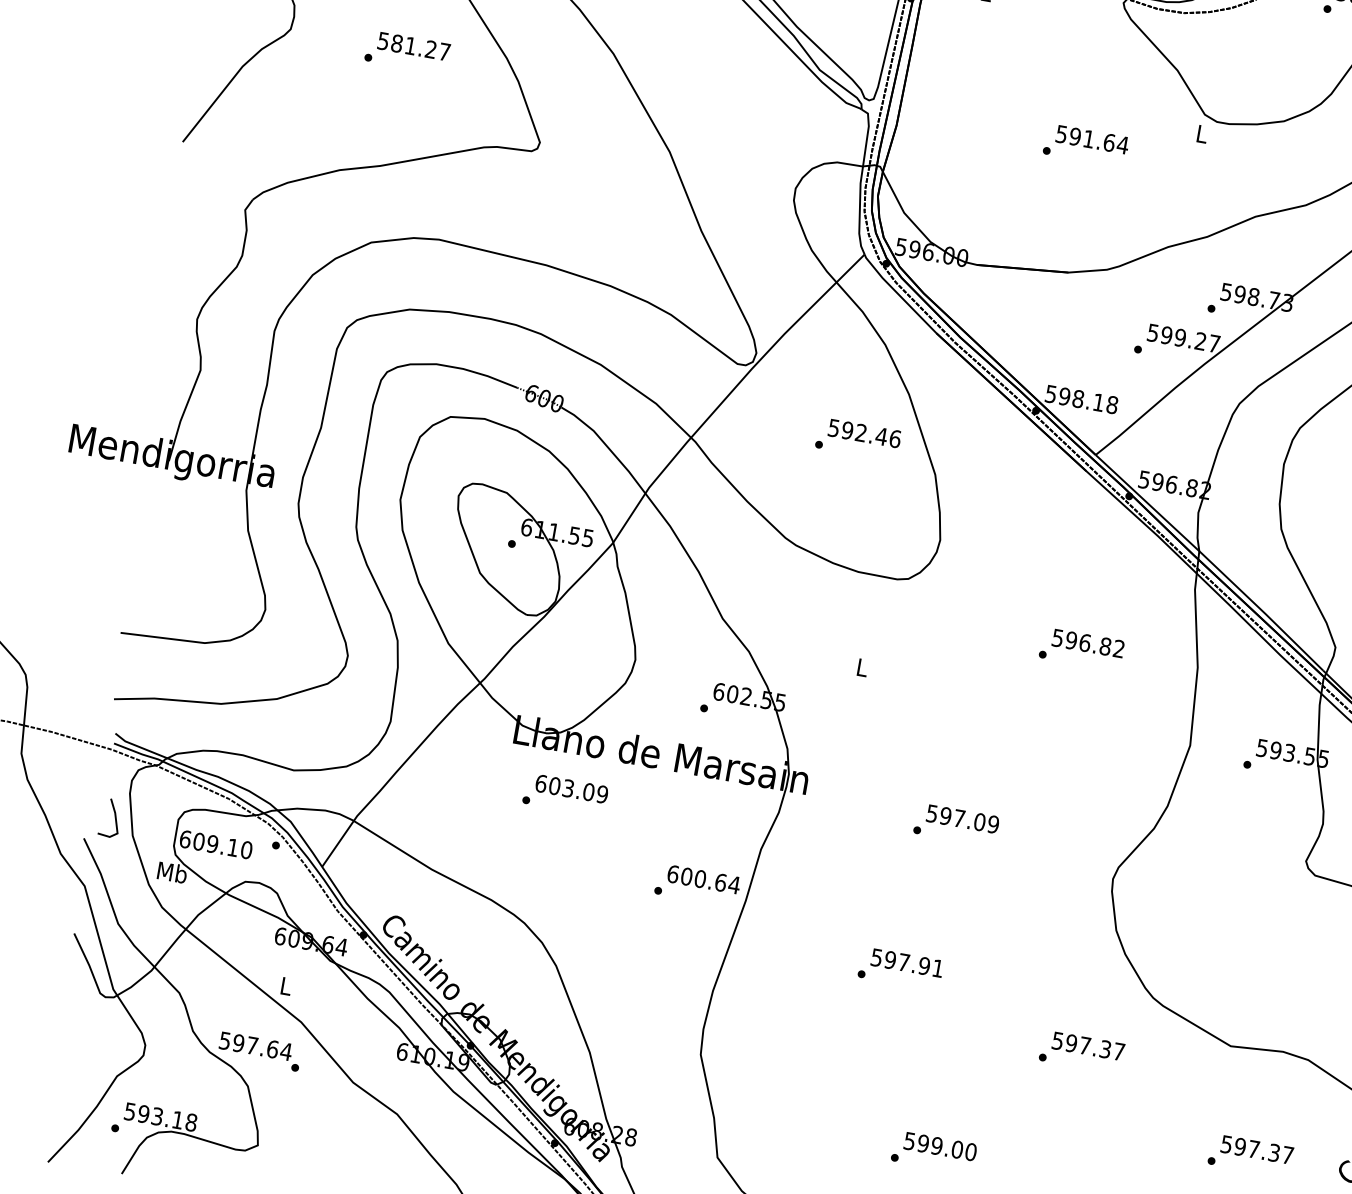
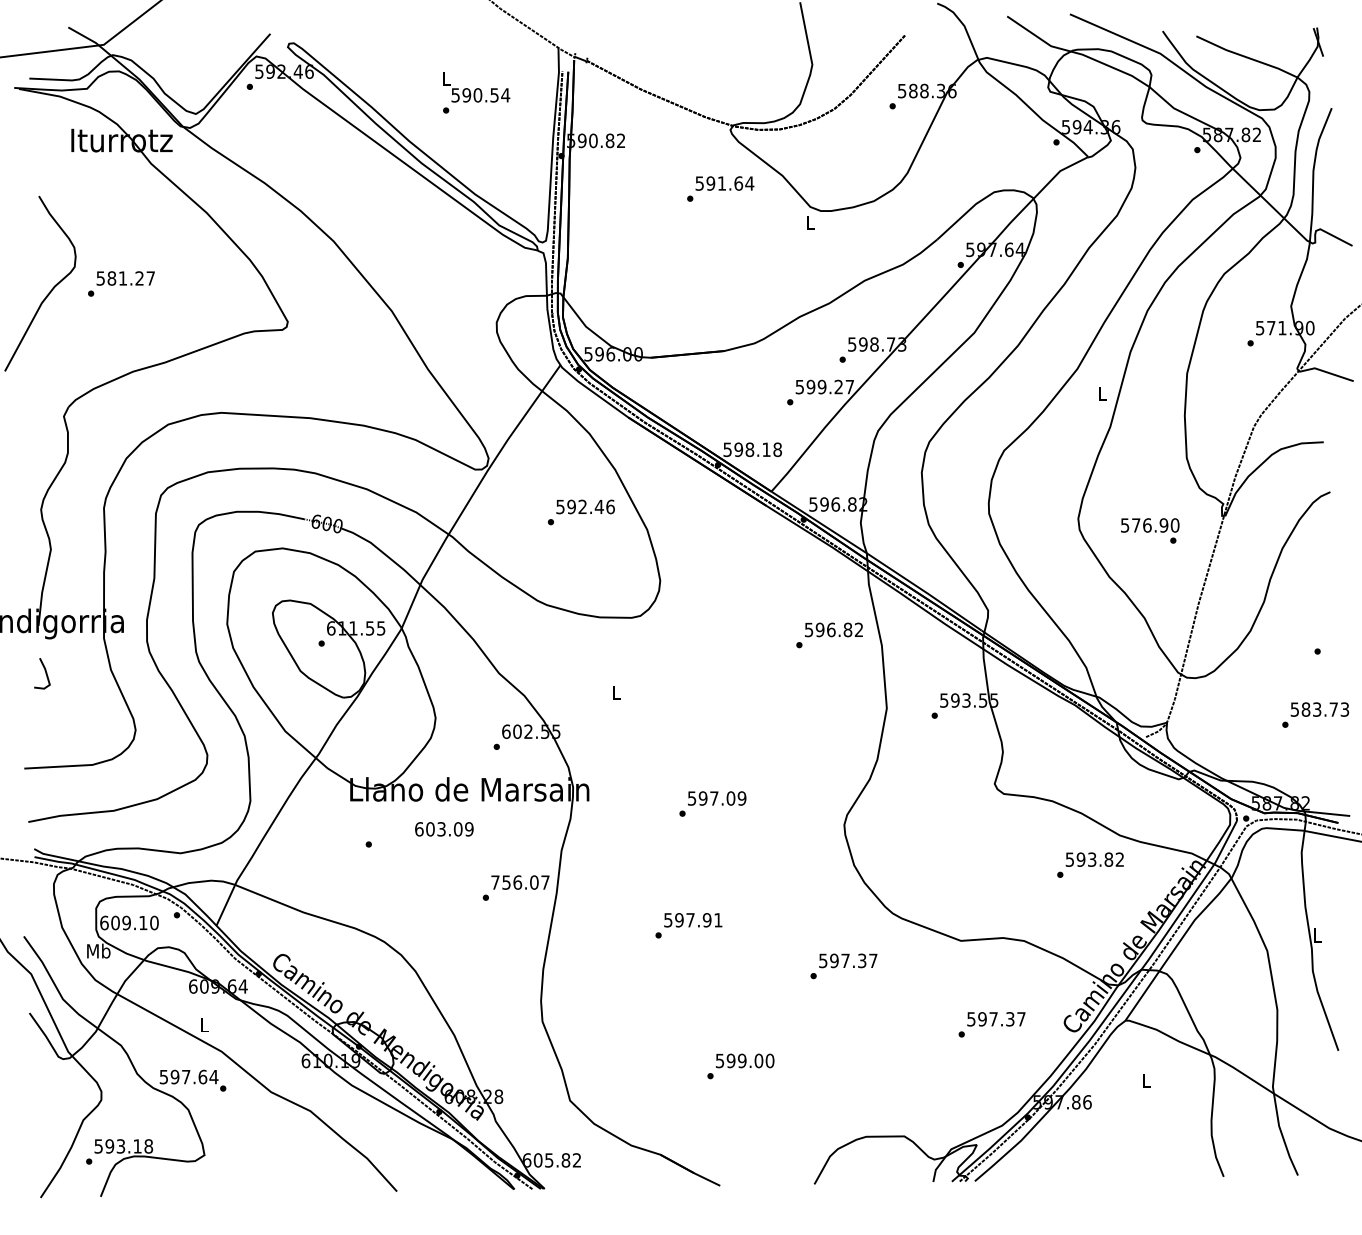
text: (407, 51) -> (121, 283), moved
text: (1086, 144) -> (720, 188), moved
text: (1081, 649) -> (829, 635), moved
text: (571, 789) -> (444, 829), moved
line: (114, 818) -> (45, 673), moved
text: (703, 879) -> (520, 882), 600.64 -> 756.07

